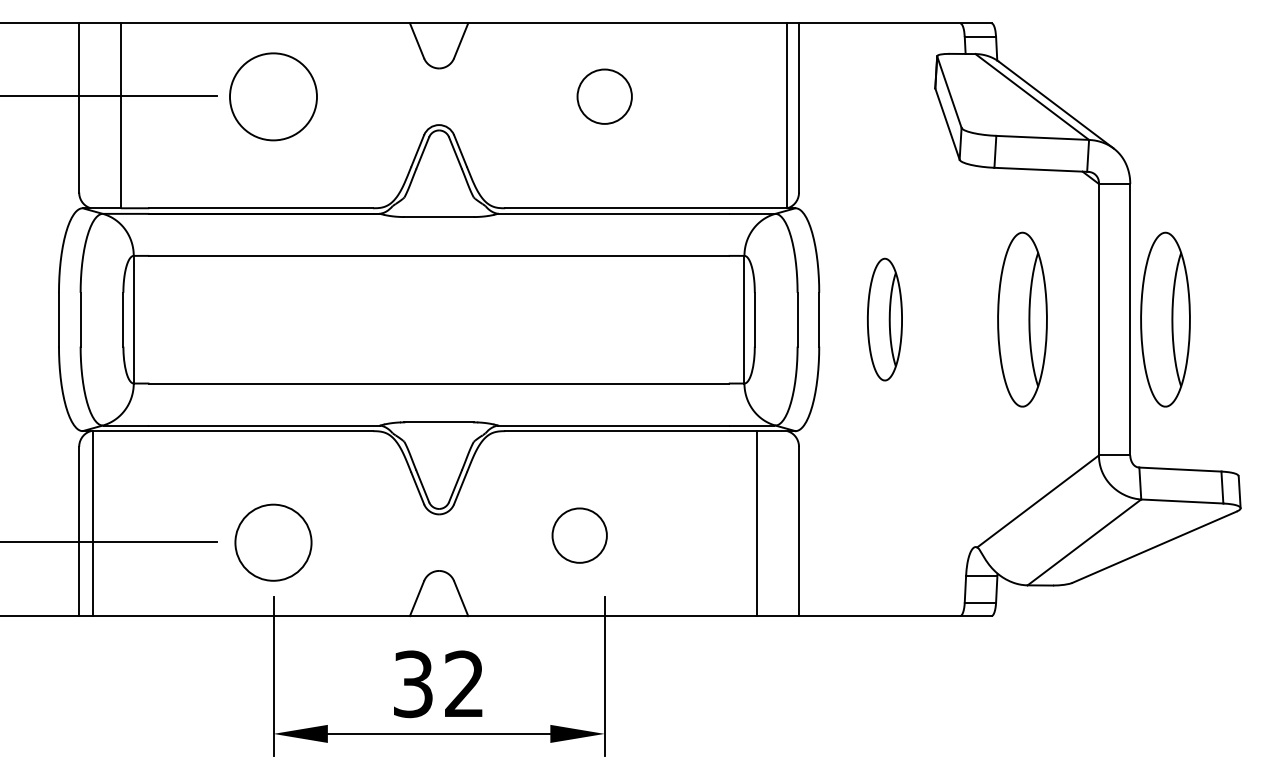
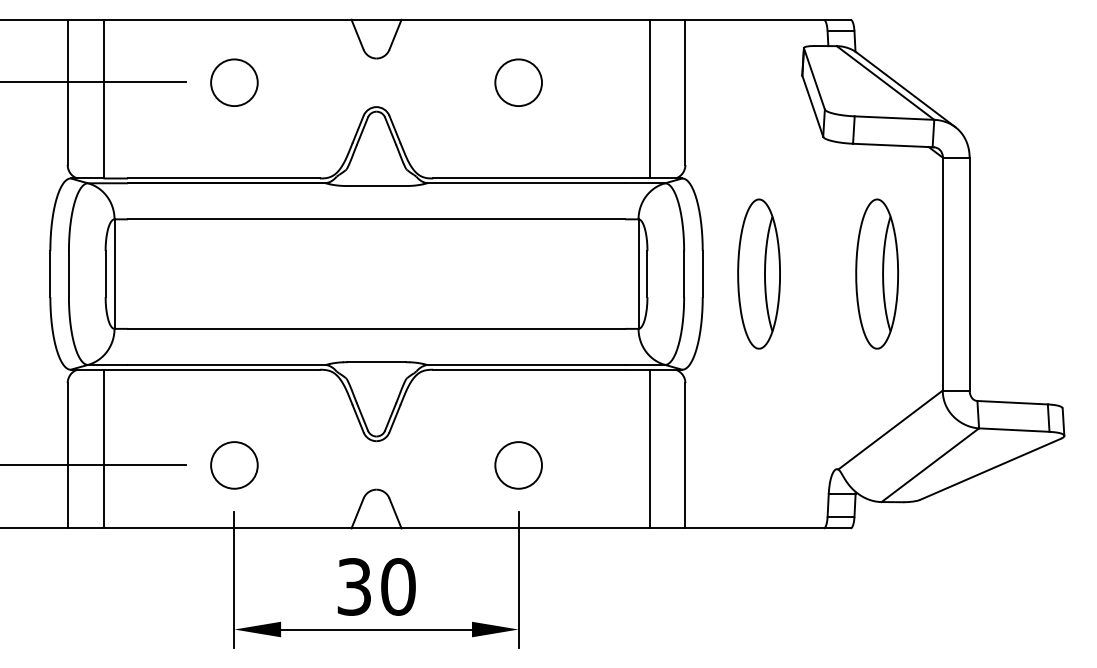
circle: (273, 96) -> (234, 82), size x0.62
line: (787, 115) -> (649, 98), moved
part: (884, 319) -> (758, 273), size x1.43
part: (1165, 319) -> (999, 273), removed
line: (92, 523) -> (103, 448), moved
circle: (579, 535) -> (518, 465), moved
circle: (273, 542) -> (234, 465), size x0.71
text: (464, 684) -> (398, 587), 32 -> 30

